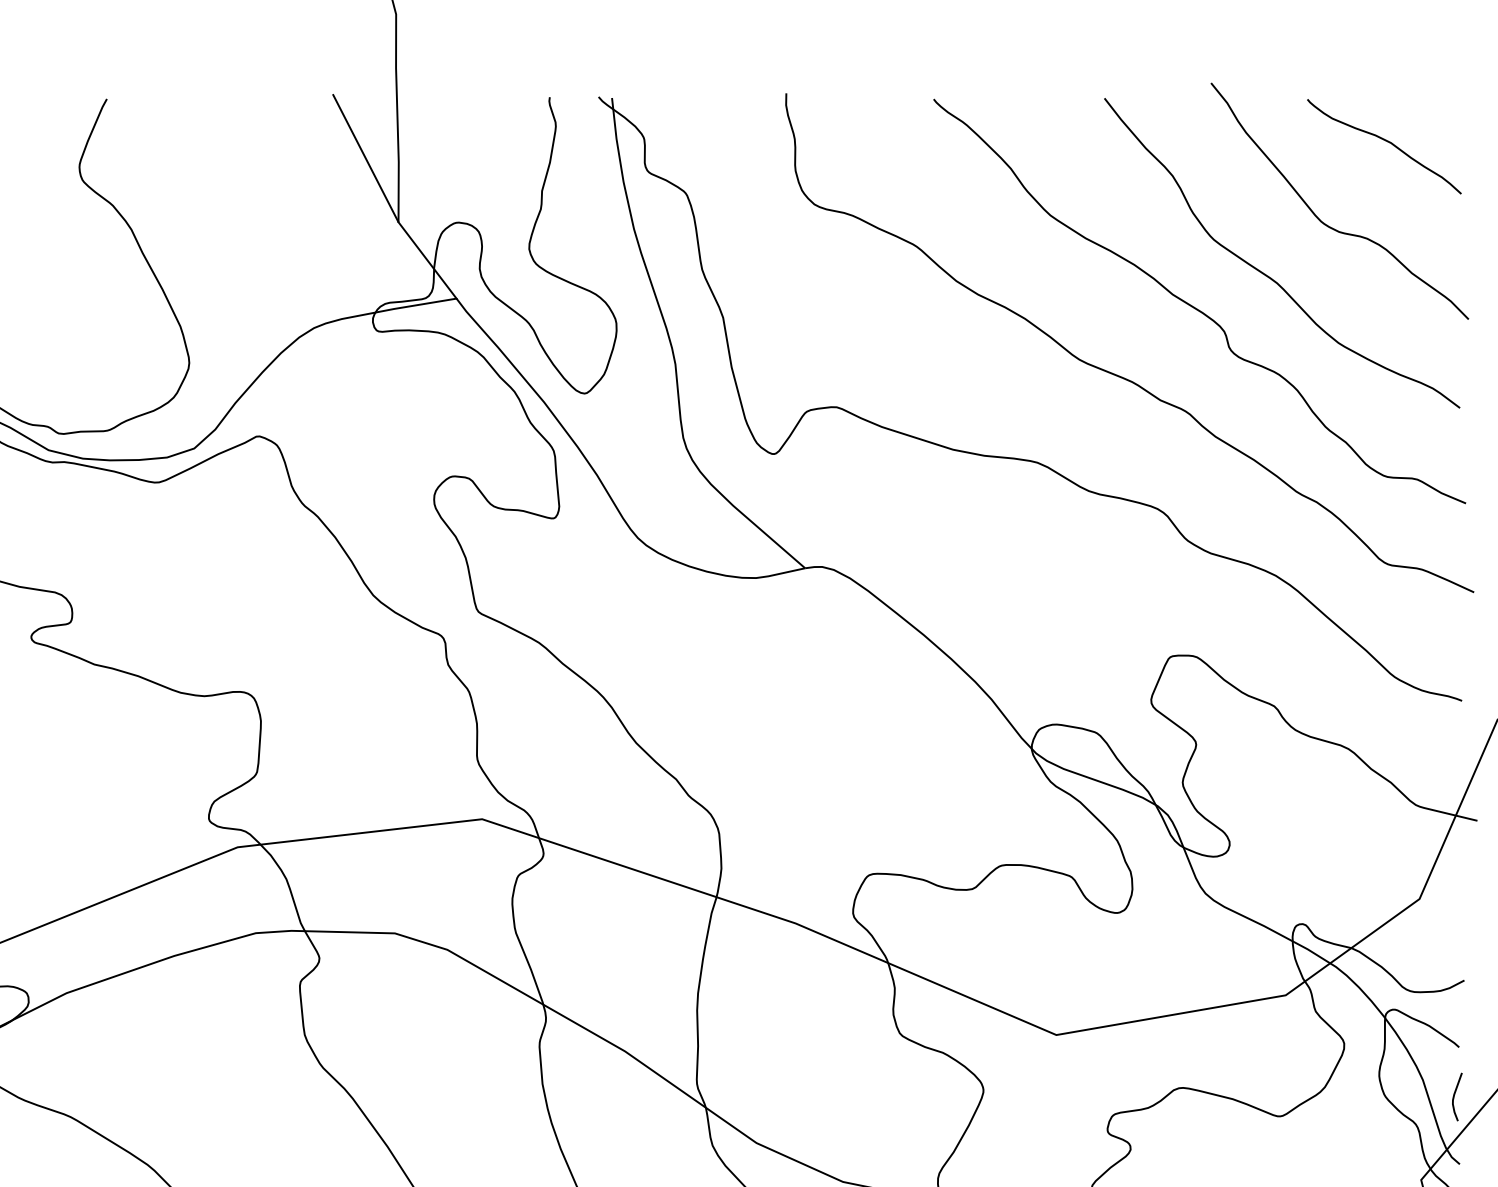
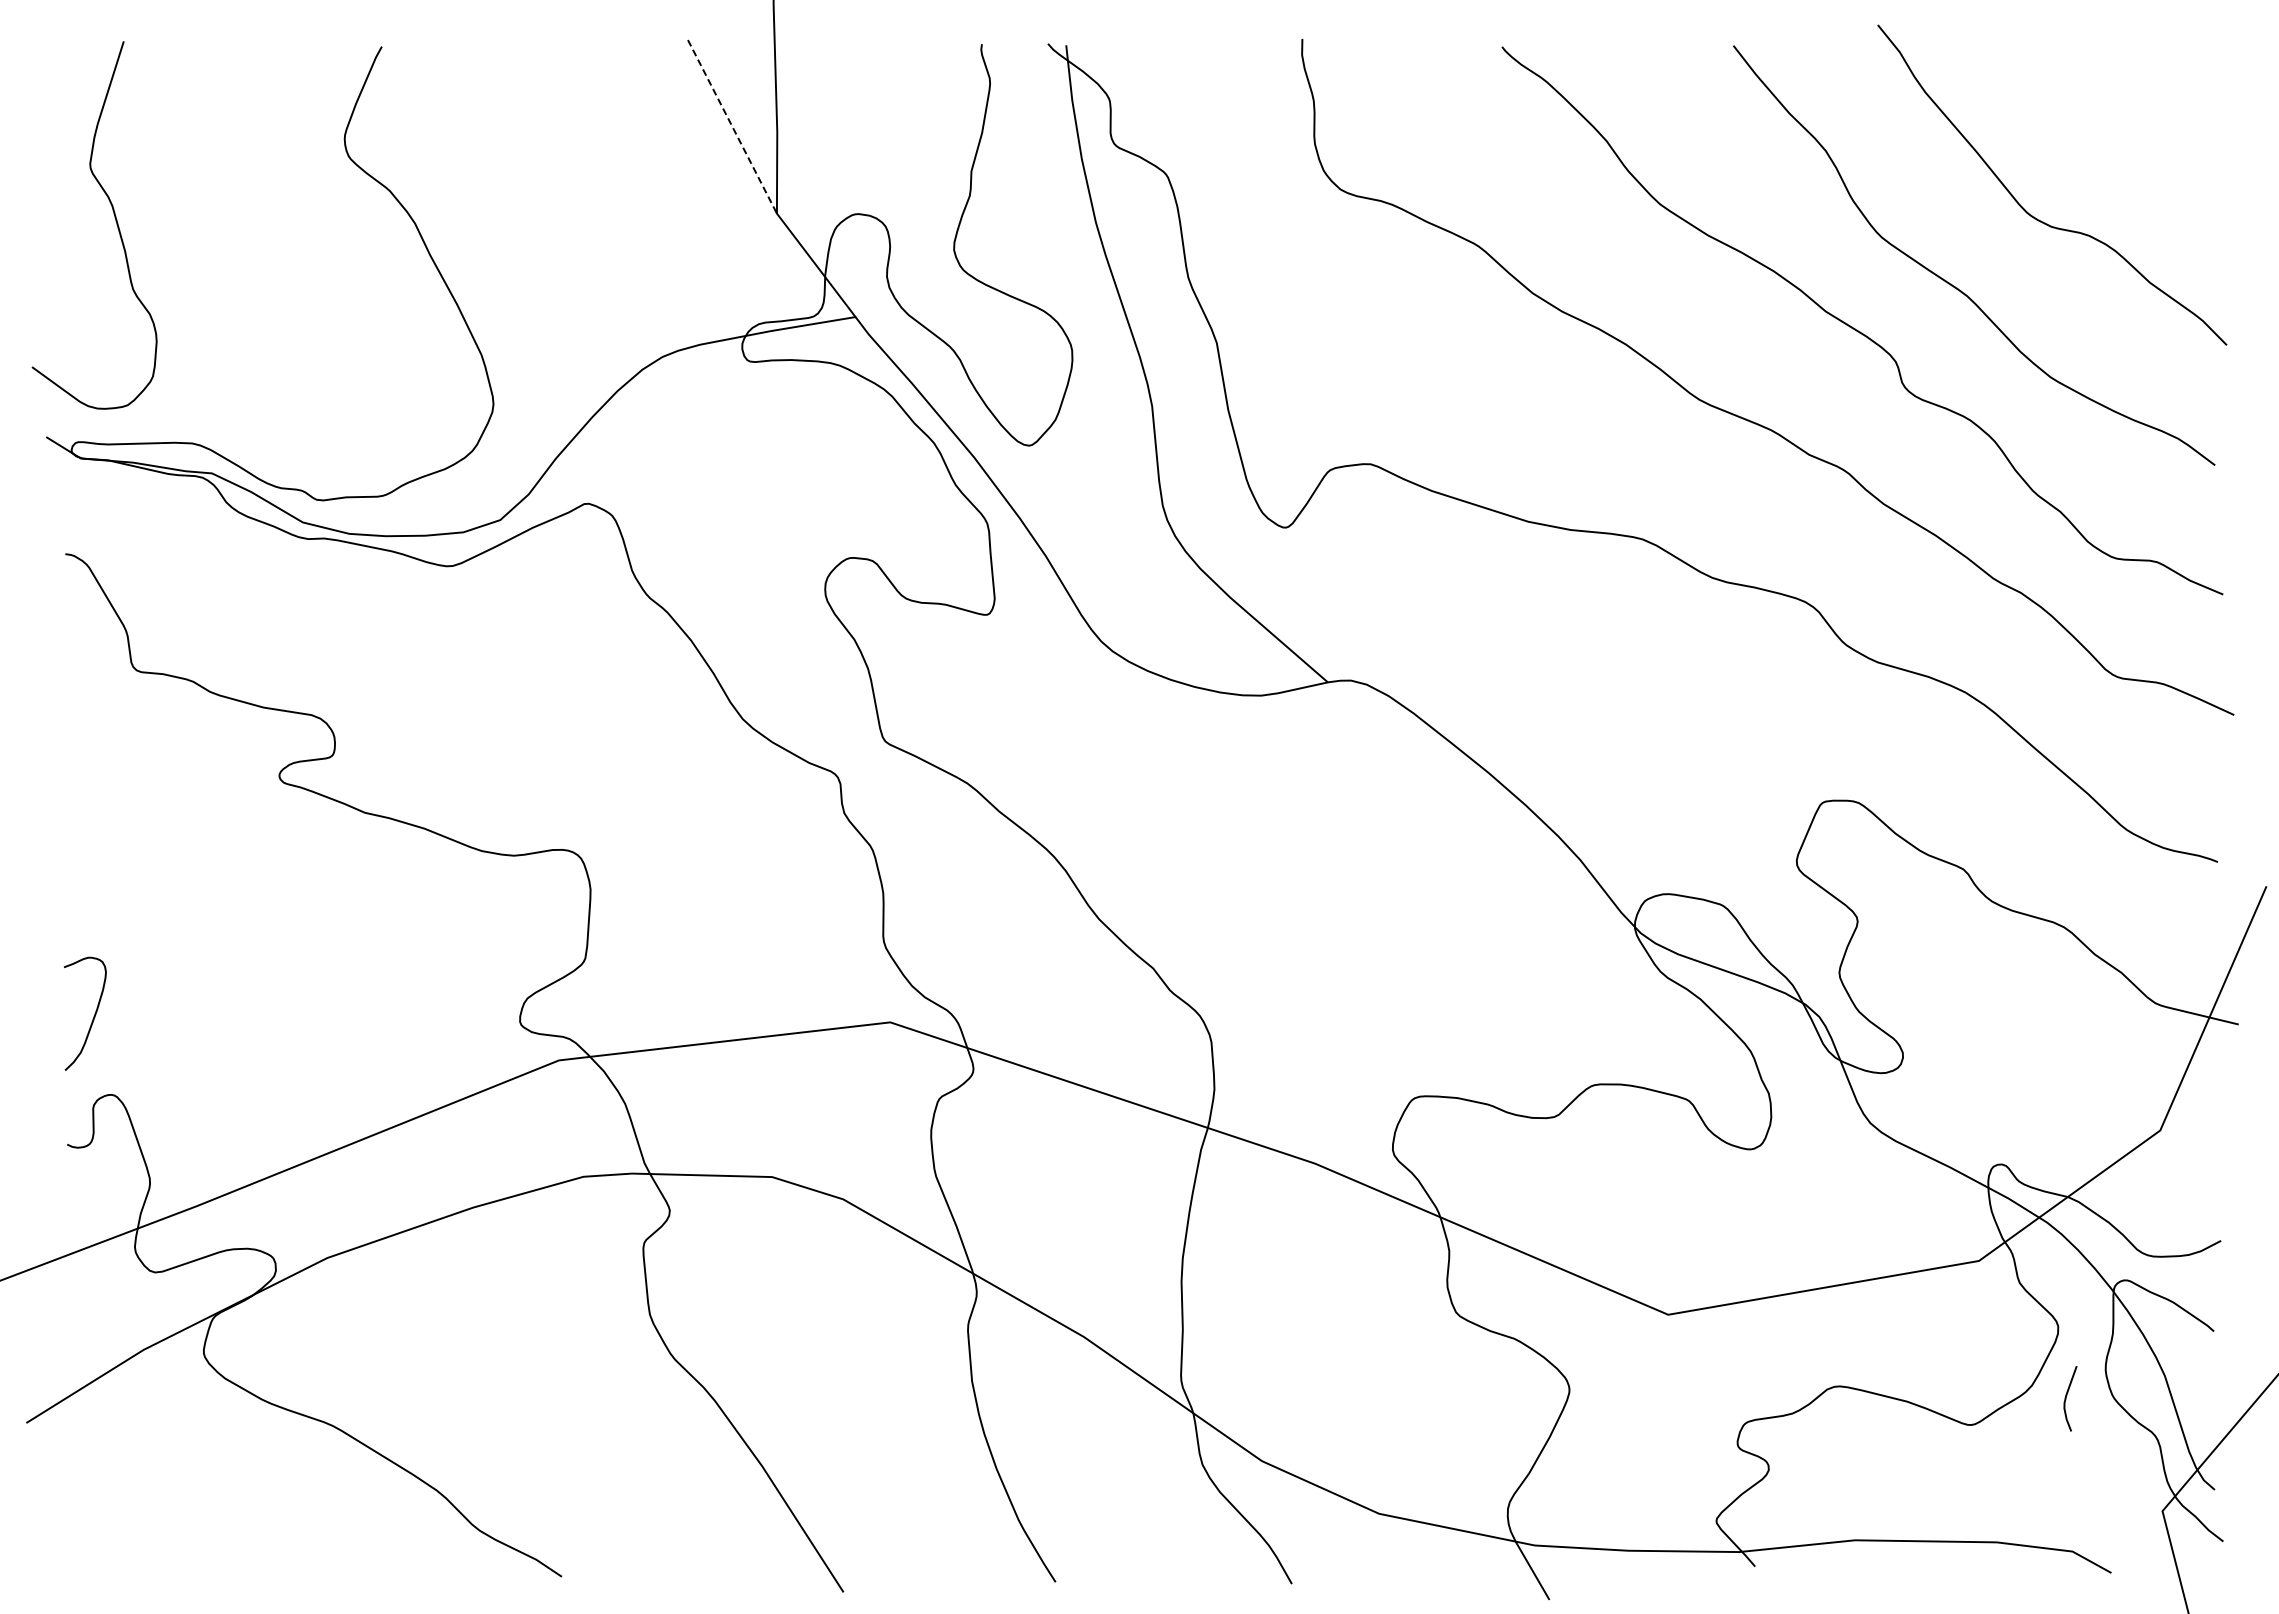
curve: (1386, 141) -> (2115, 104), removed
line: (365, 158) -> (732, 127), solid -> dashed
curve: (1454, 1096) -> (2066, 1398), moved

